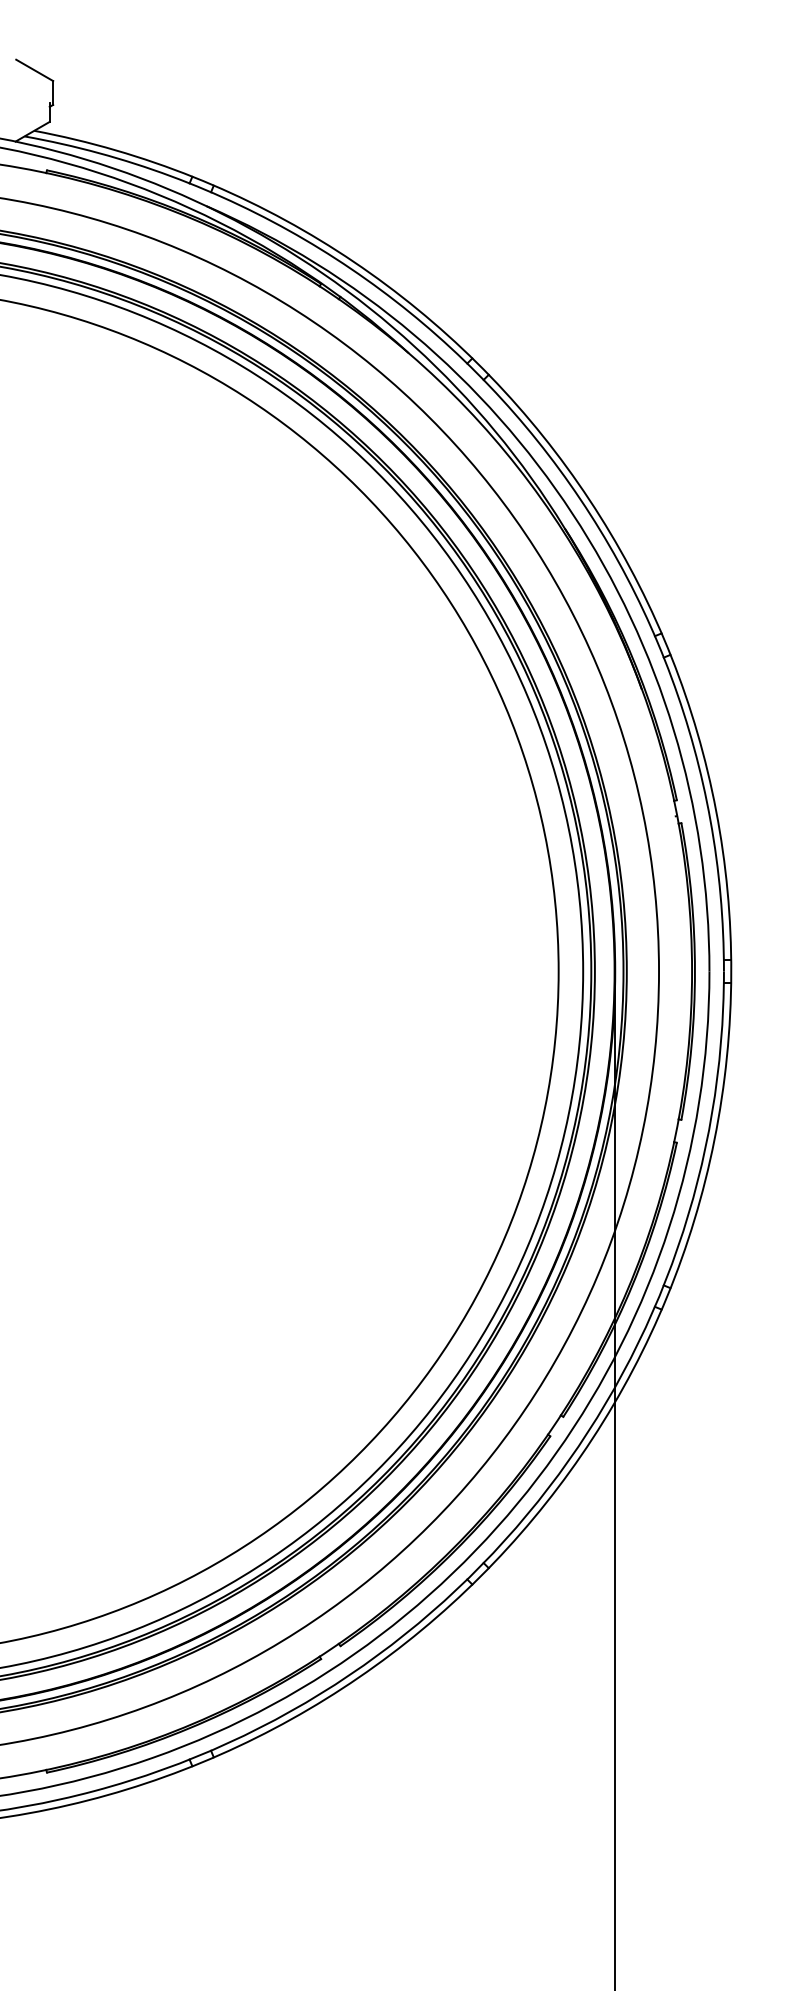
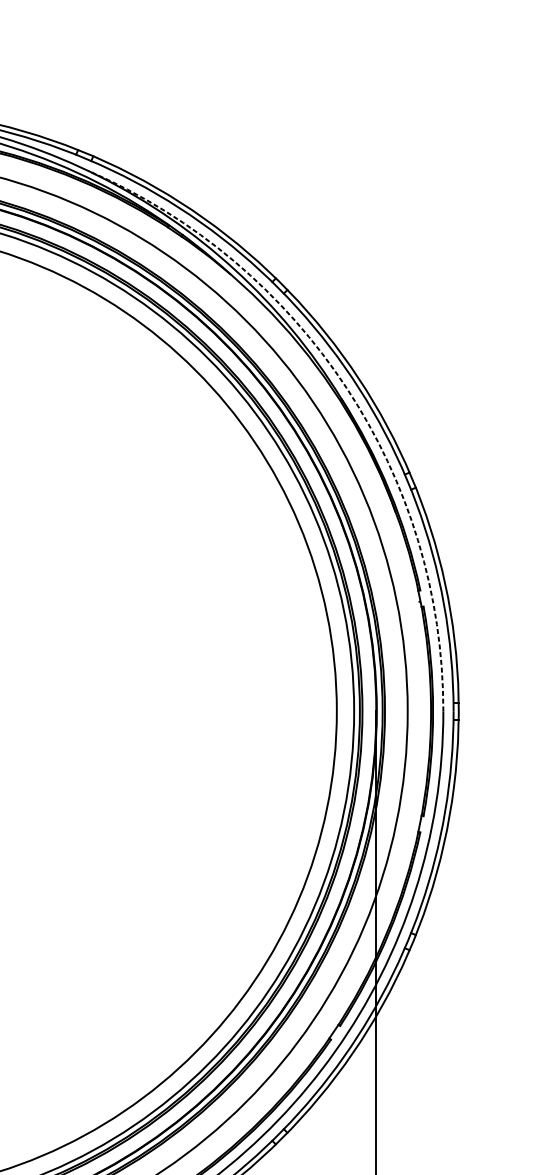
arc: (572, 513) -> (346, 387), solid -> dashed

